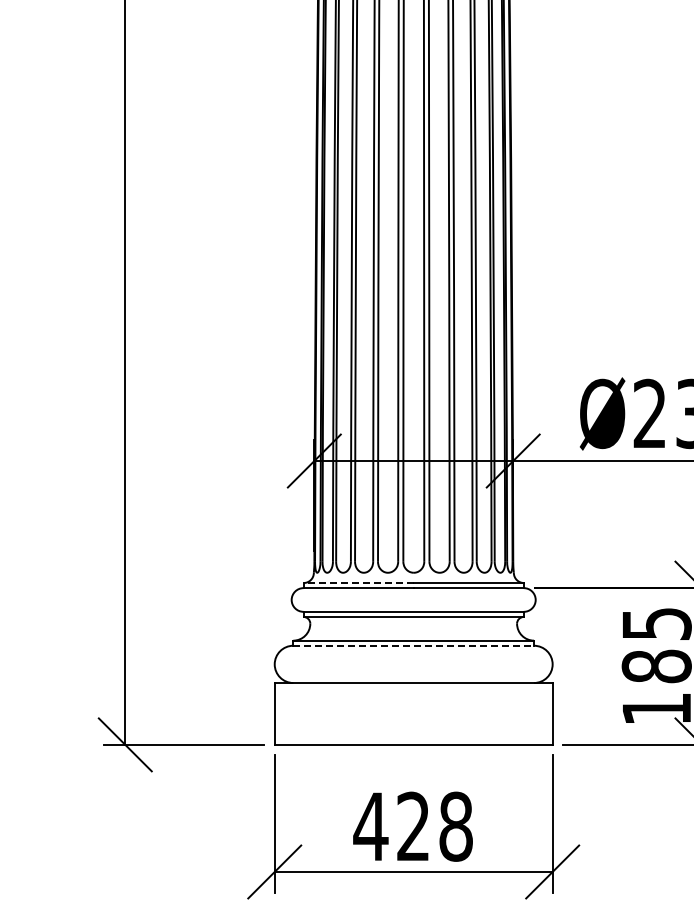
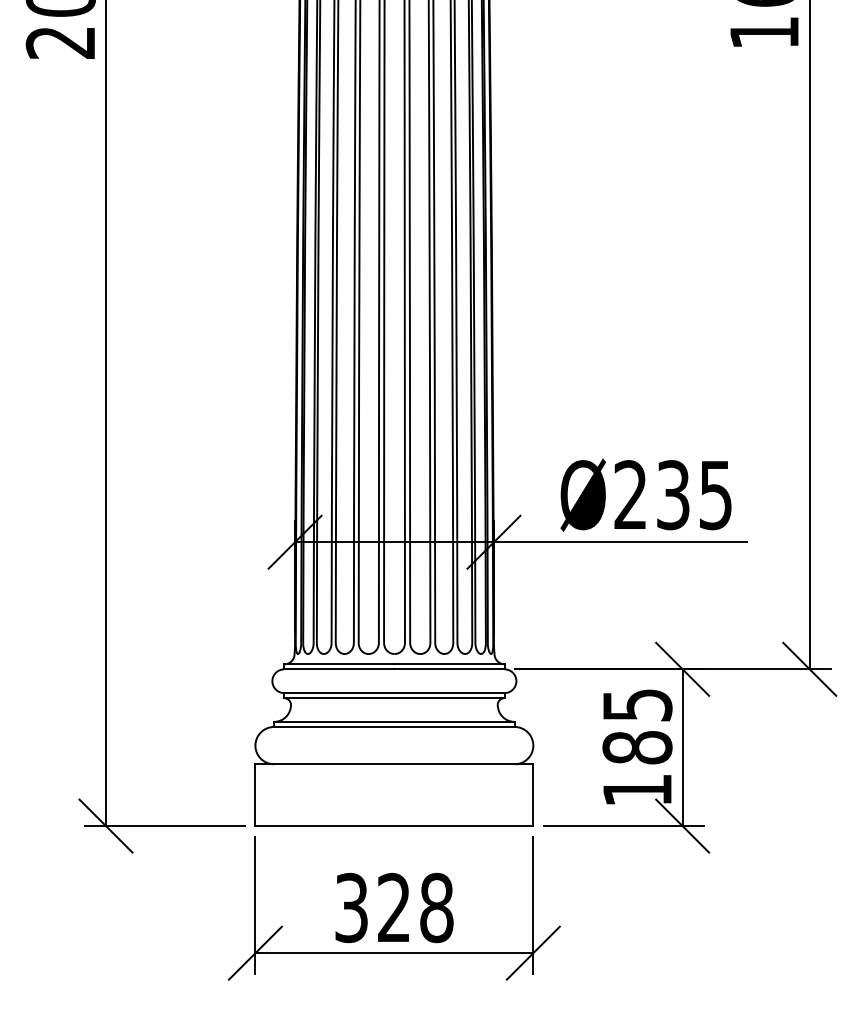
line: (357, 583) -> (338, 664), dashed -> solid
line: (413, 645) -> (394, 726), dashed -> solid
text: (370, 826) -> (351, 907), 428 -> 328

